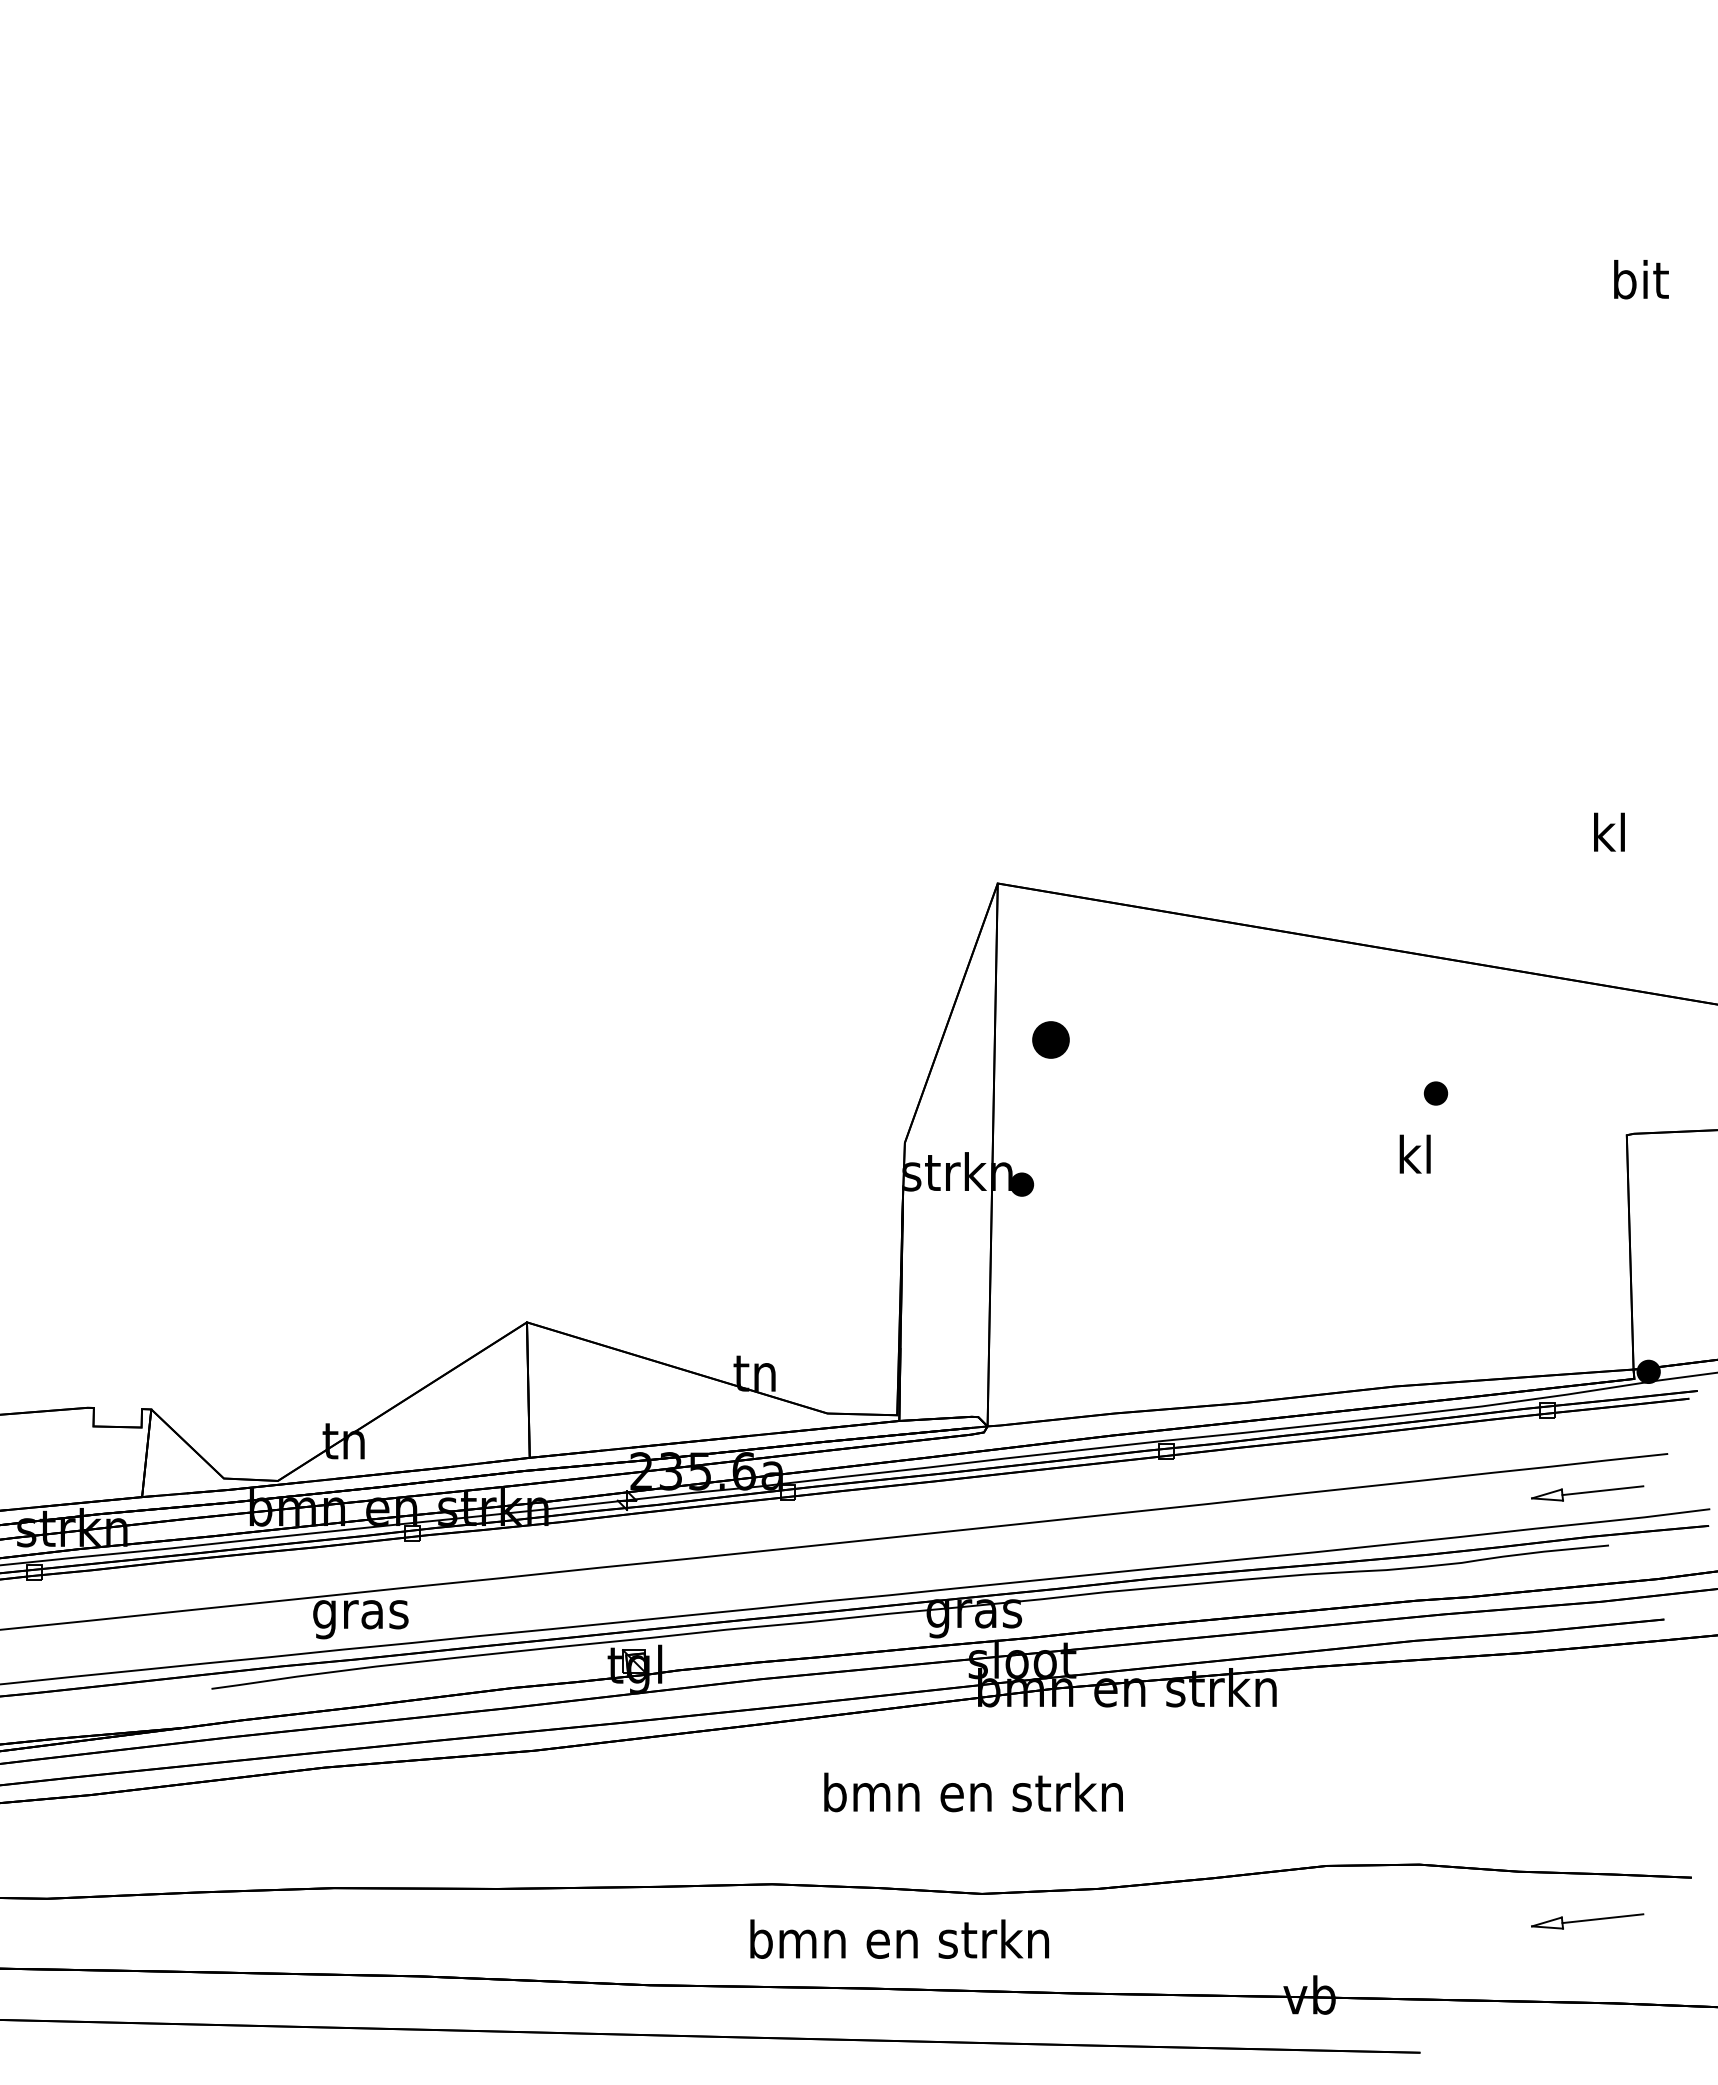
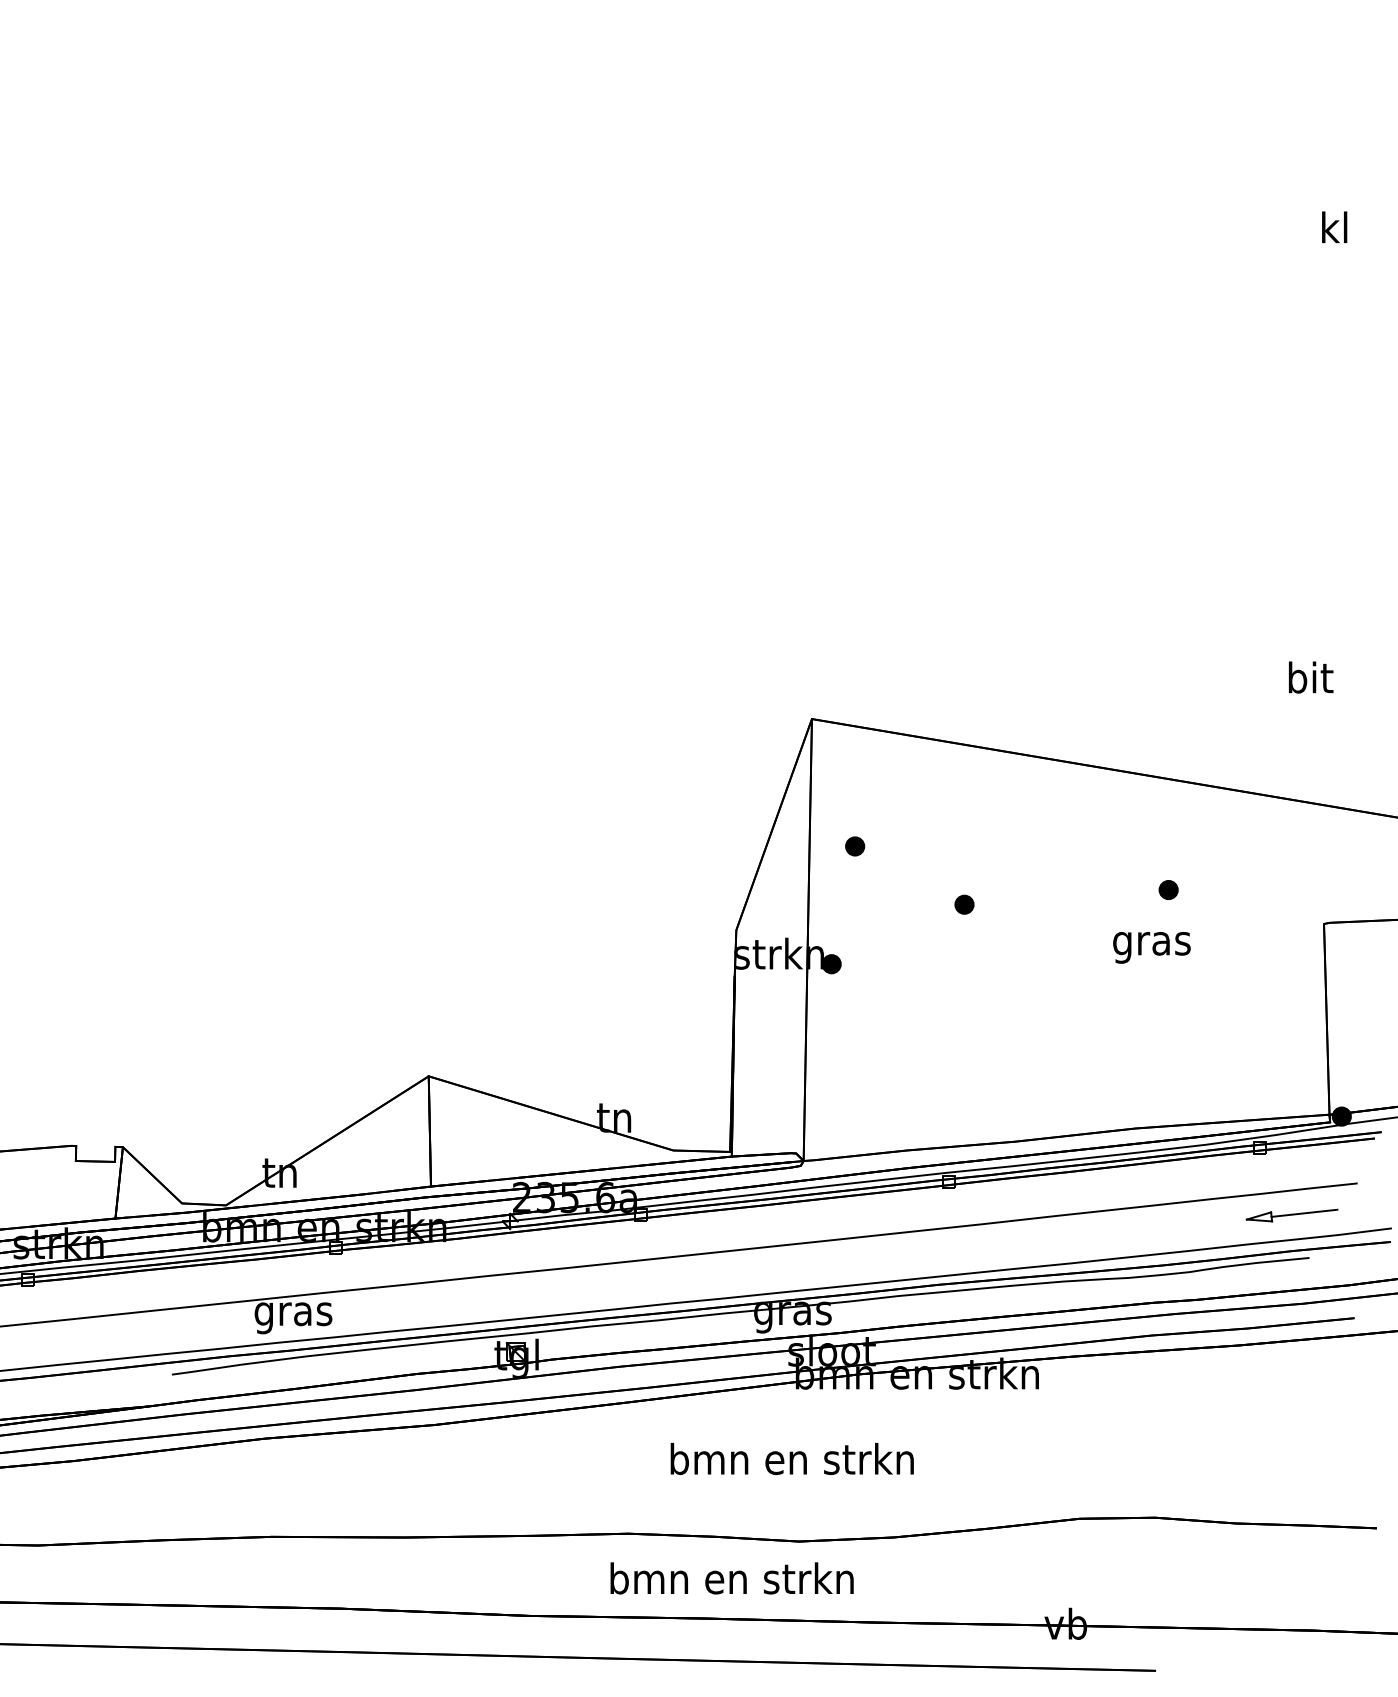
text: (1641, 279) -> (1335, 227), bit -> kl
text: (1610, 832) -> (1310, 677), kl -> bit
part: (1050, 1039) -> (854, 846), size x0.62
part: (1185, 1111) -> (964, 904), added
text: (1415, 1159) -> (1151, 943), kl -> gras
part: (1587, 1921) -> (1291, 1564), removed

